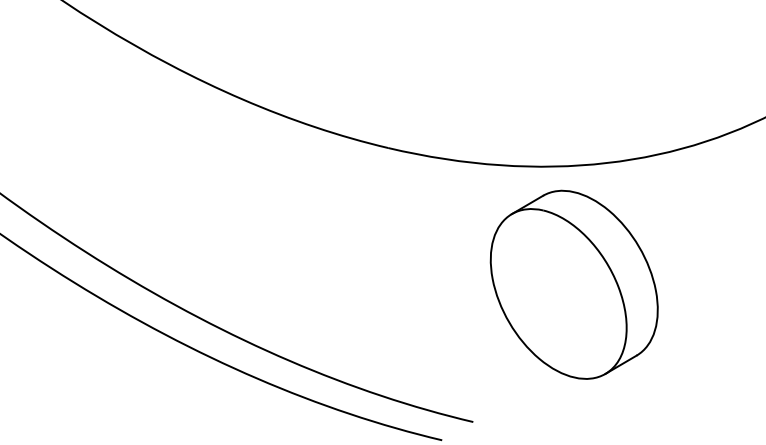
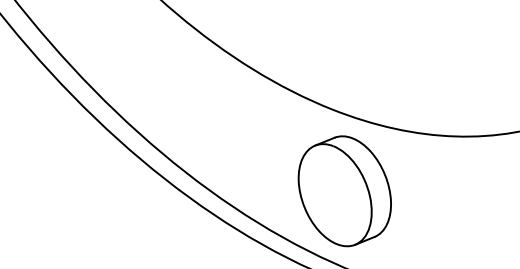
part: (573, 285) -> (344, 191), moved

